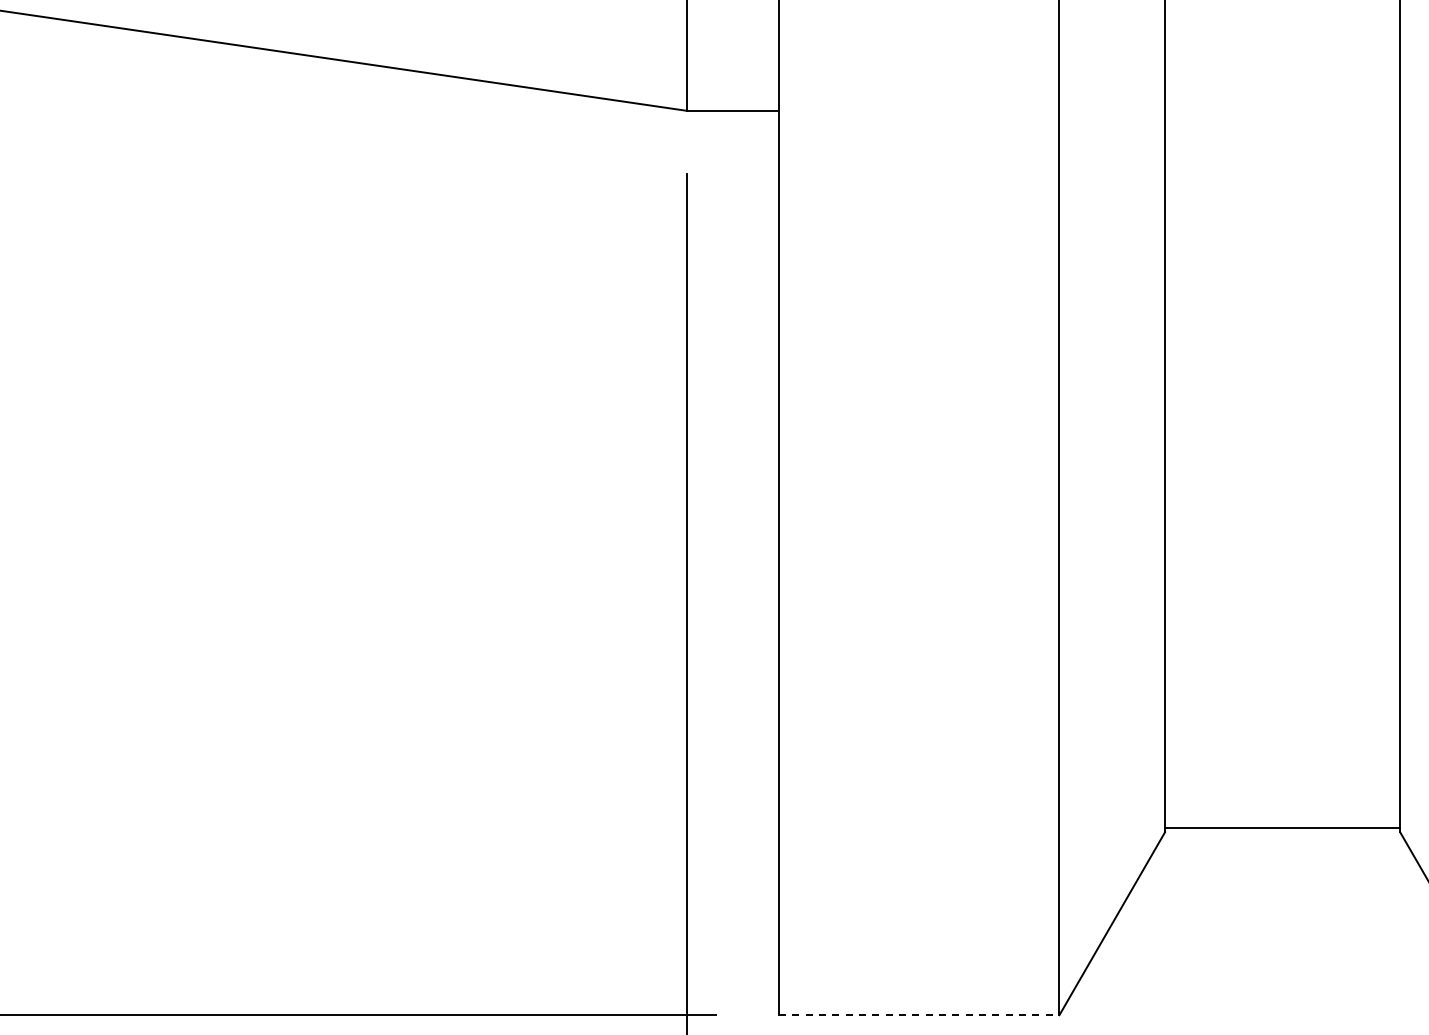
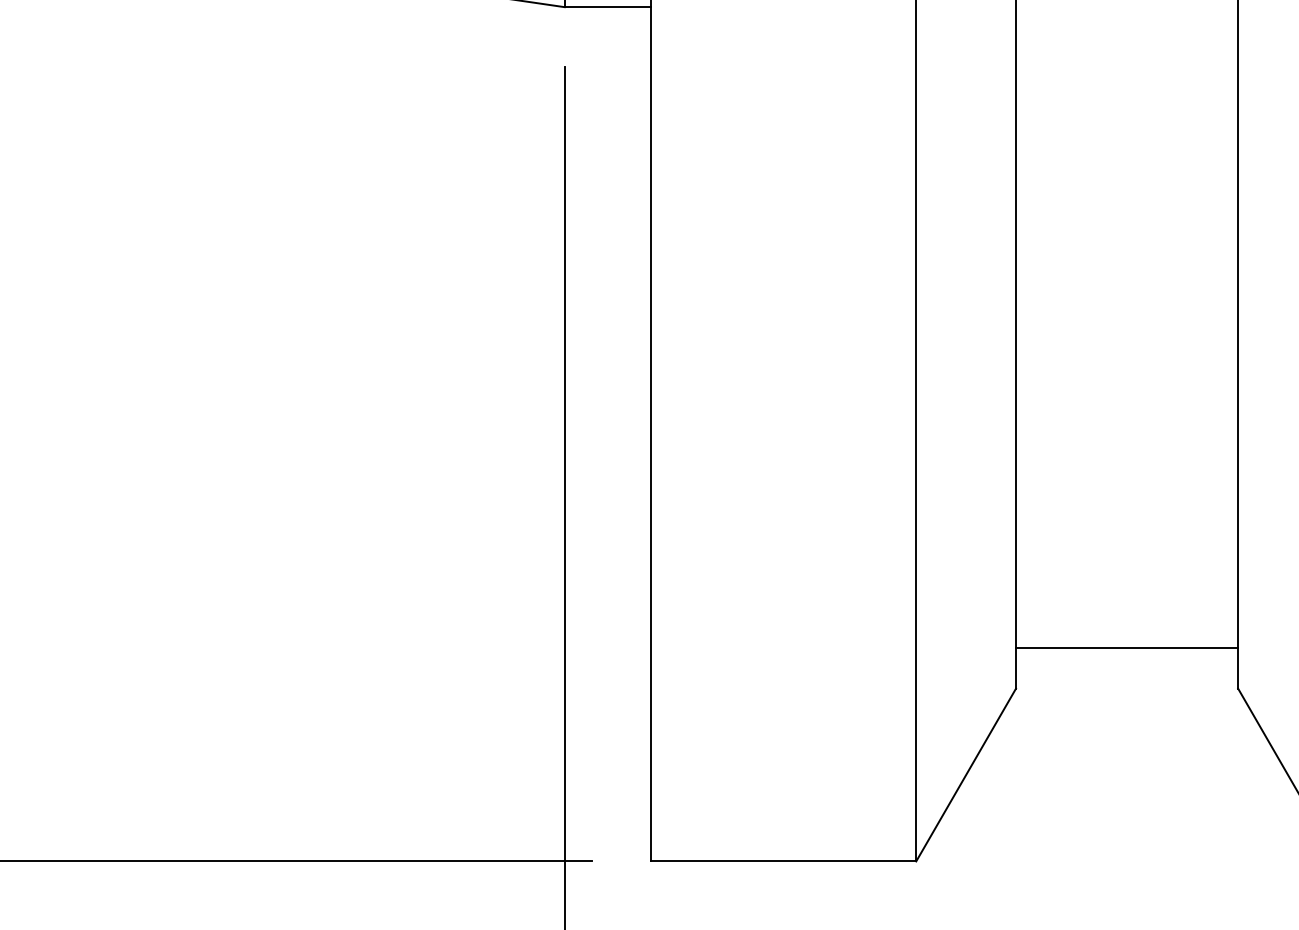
line: (1282, 828) -> (1126, 648), moved
line: (919, 1015) -> (784, 861), dashed -> solid

